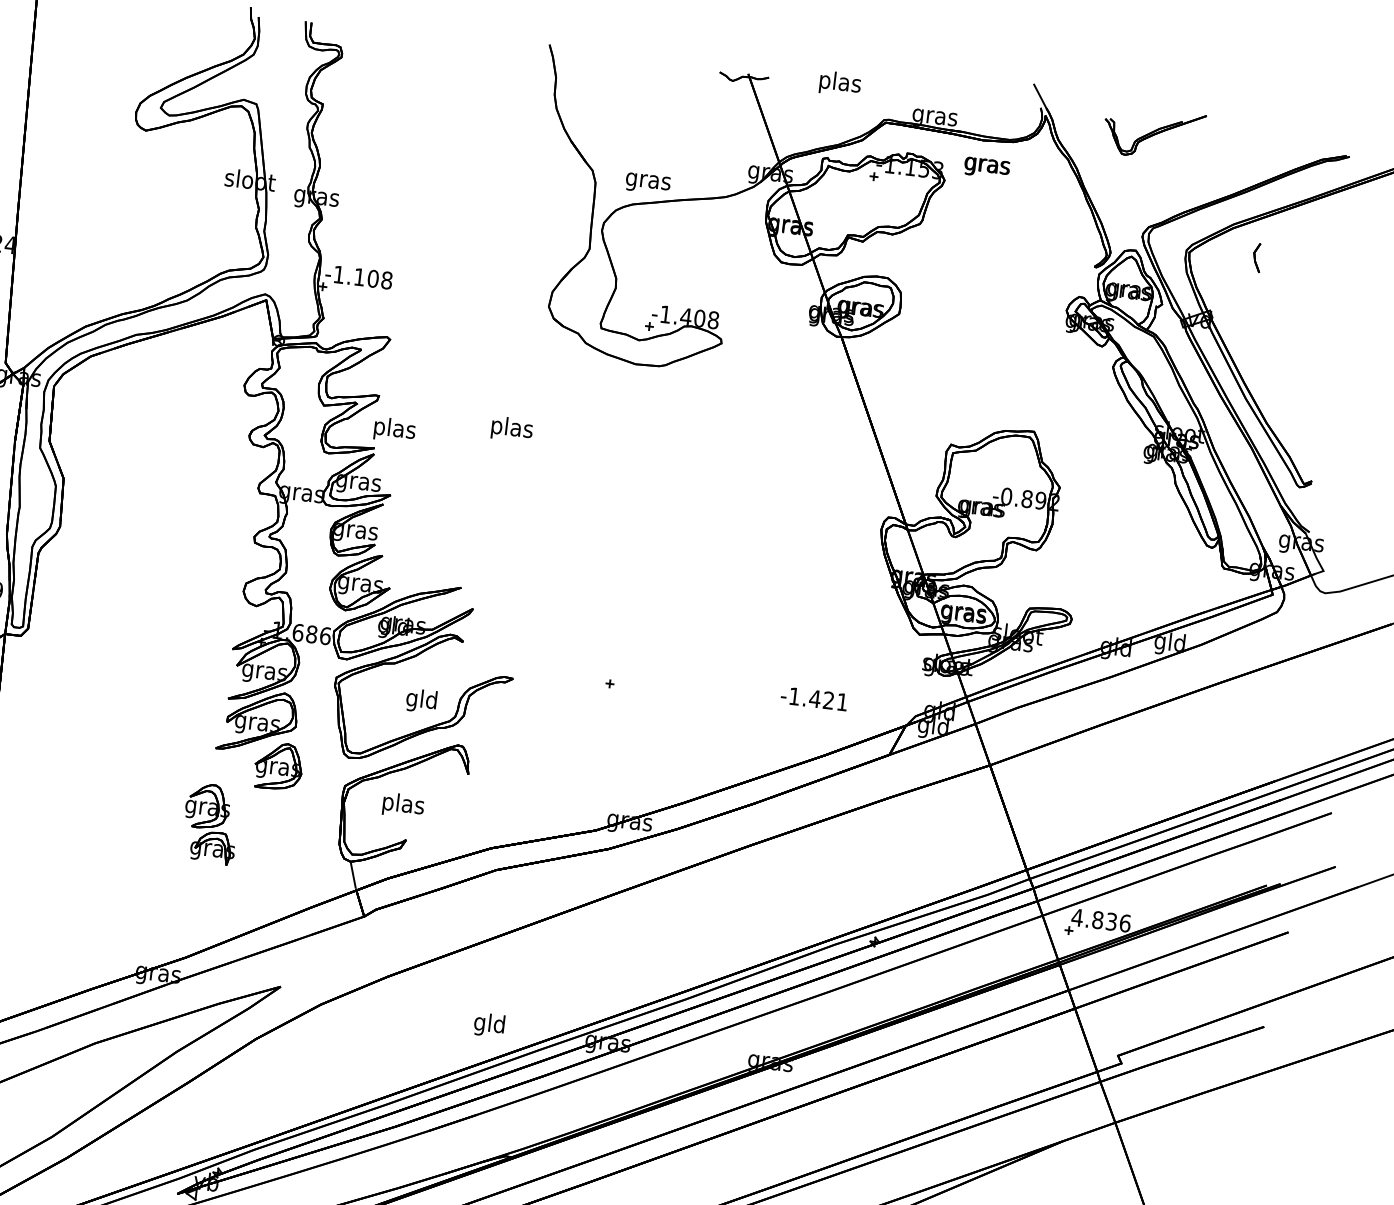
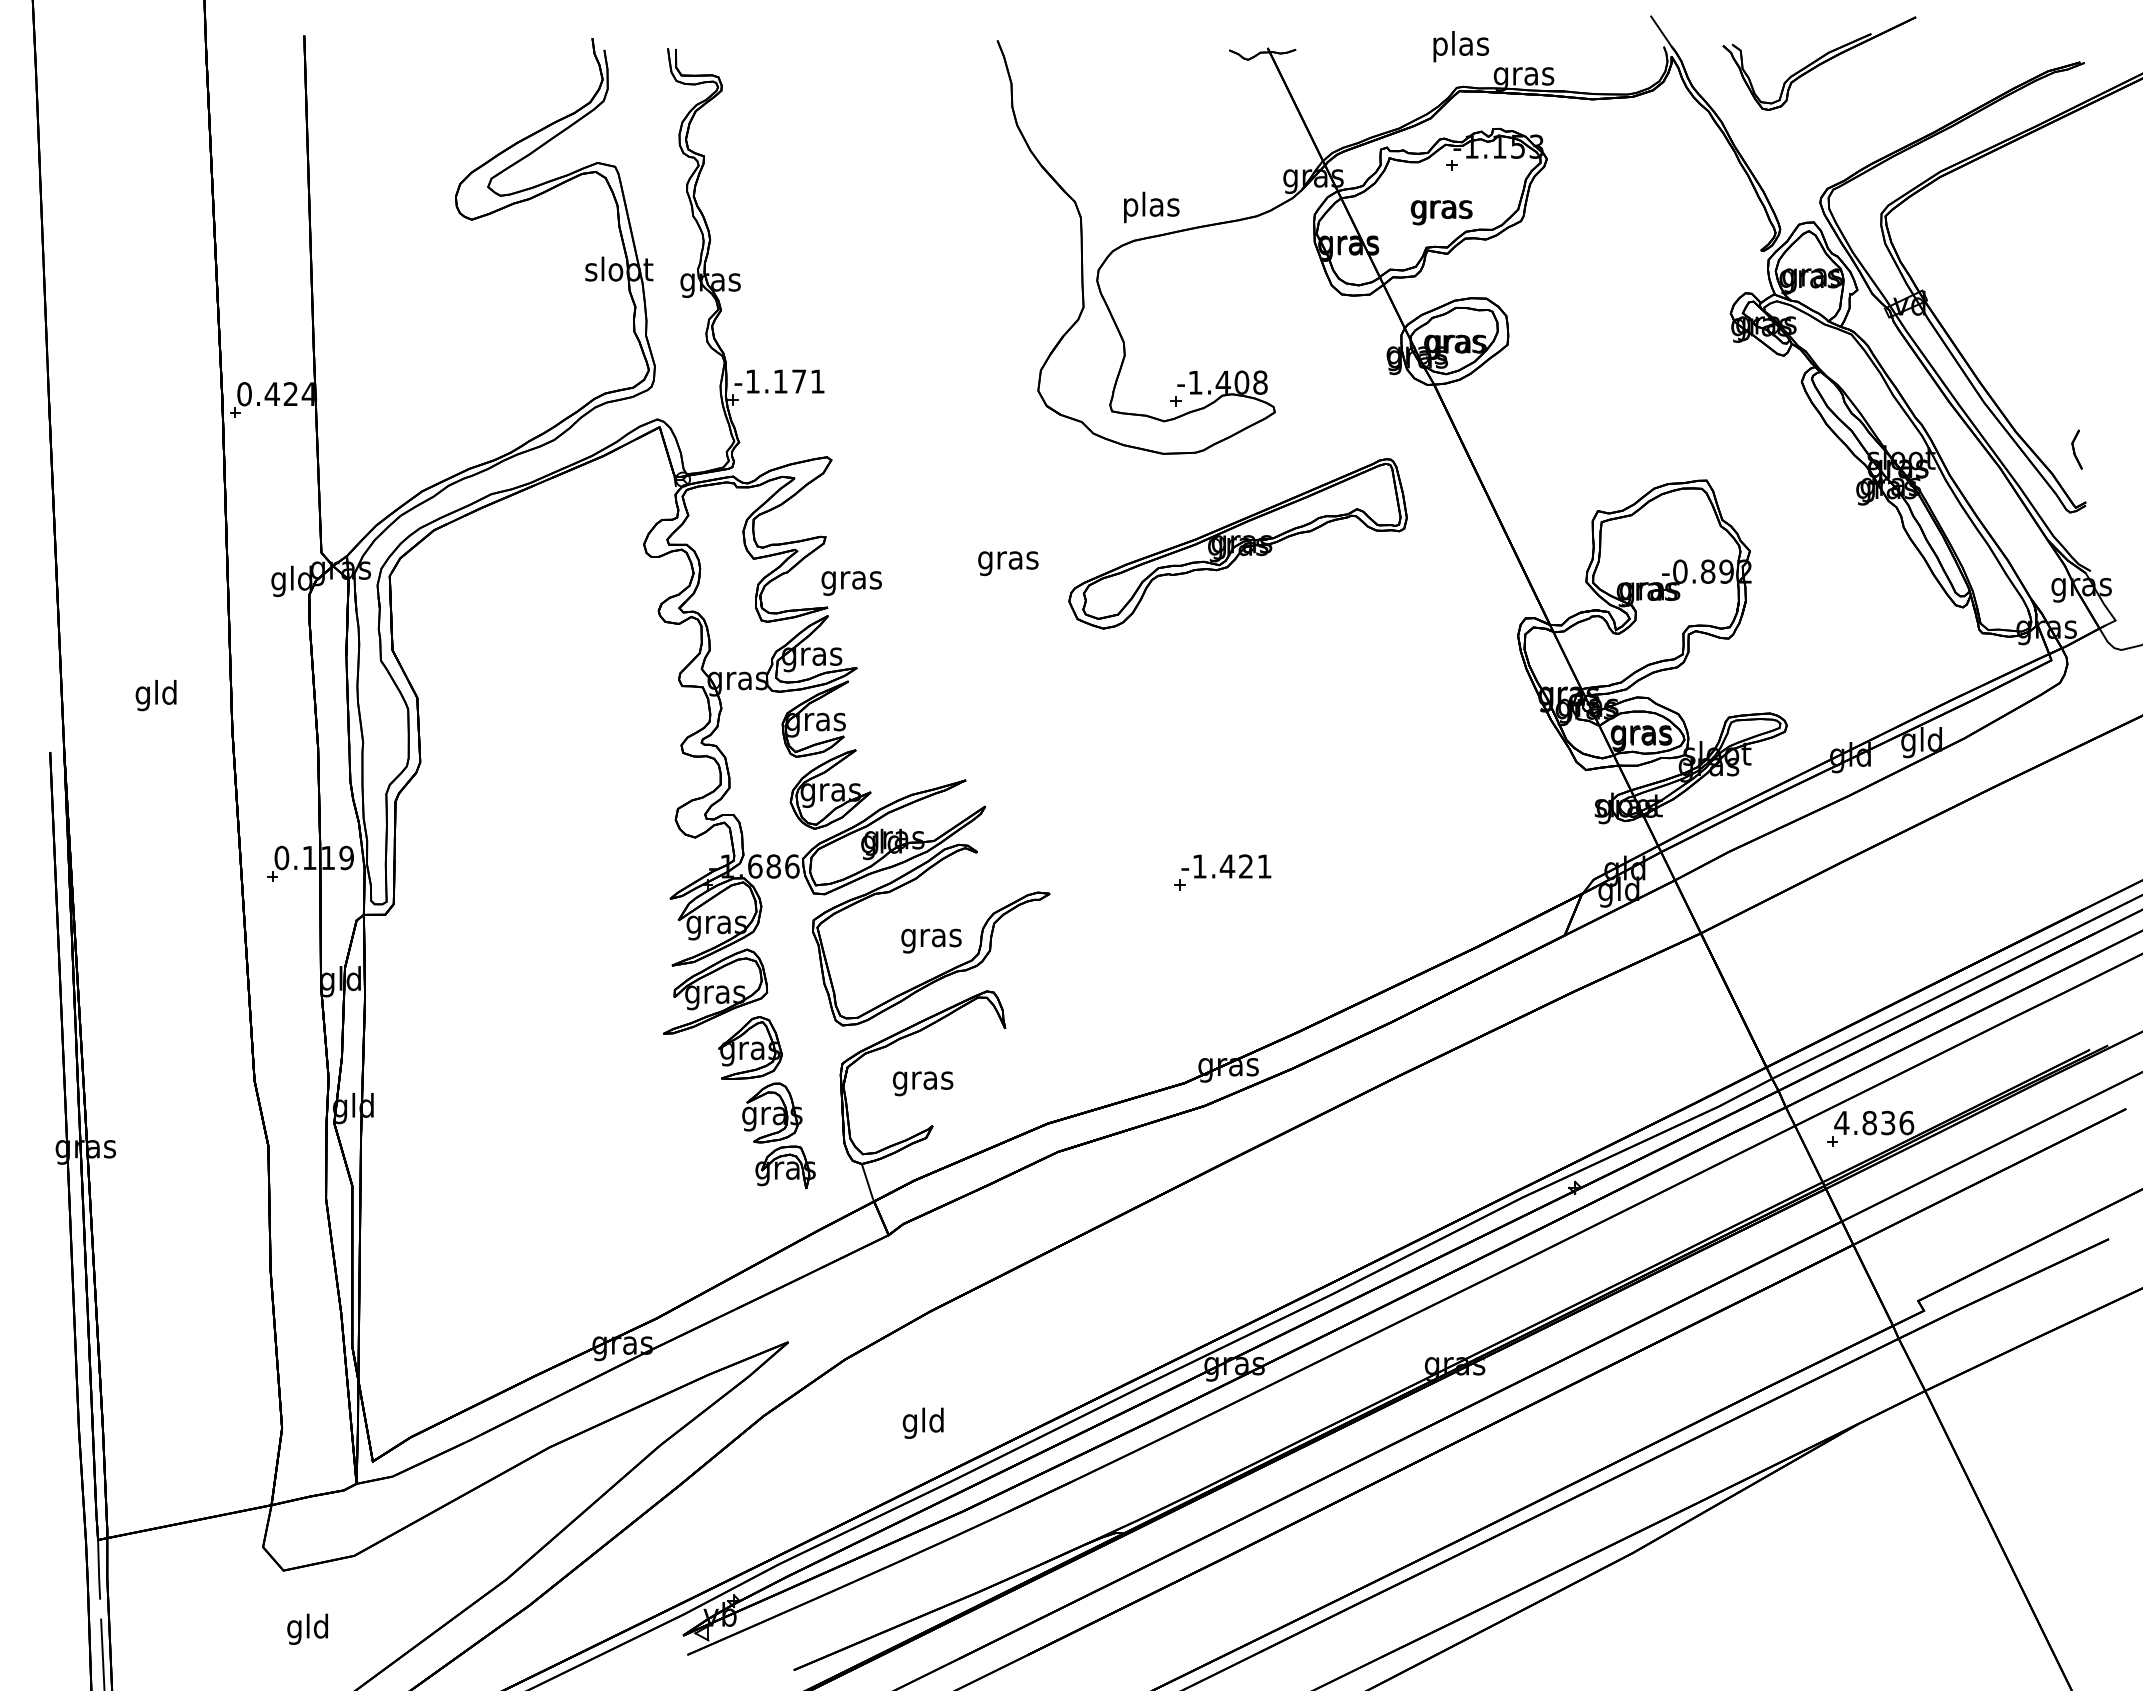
text: (840, 83) -> (1461, 46), moved
part: (1154, 133) -> (1819, 63), size x1.43
text: (986, 167) -> (1441, 212), moved
text: (648, 181) -> (1151, 207), gras -> plas
part: (1256, 257) -> (2076, 449), moved
text: (380, 279) -> (808, 381), -1.108 -> -1.171
text: (394, 429) -> (851, 579), plas -> gras
text: (511, 429) -> (1008, 560), plas -> gras
part: (682, 436) -> (1237, 543), added
text: (814, 698) -> (1226, 866), moved
text: (421, 700) -> (931, 937), gld -> gras
text: (403, 805) -> (923, 1080), plas -> gras
part: (210, 823) -> (778, 1135), moved
text: (488, 1024) -> (922, 1422), moved

